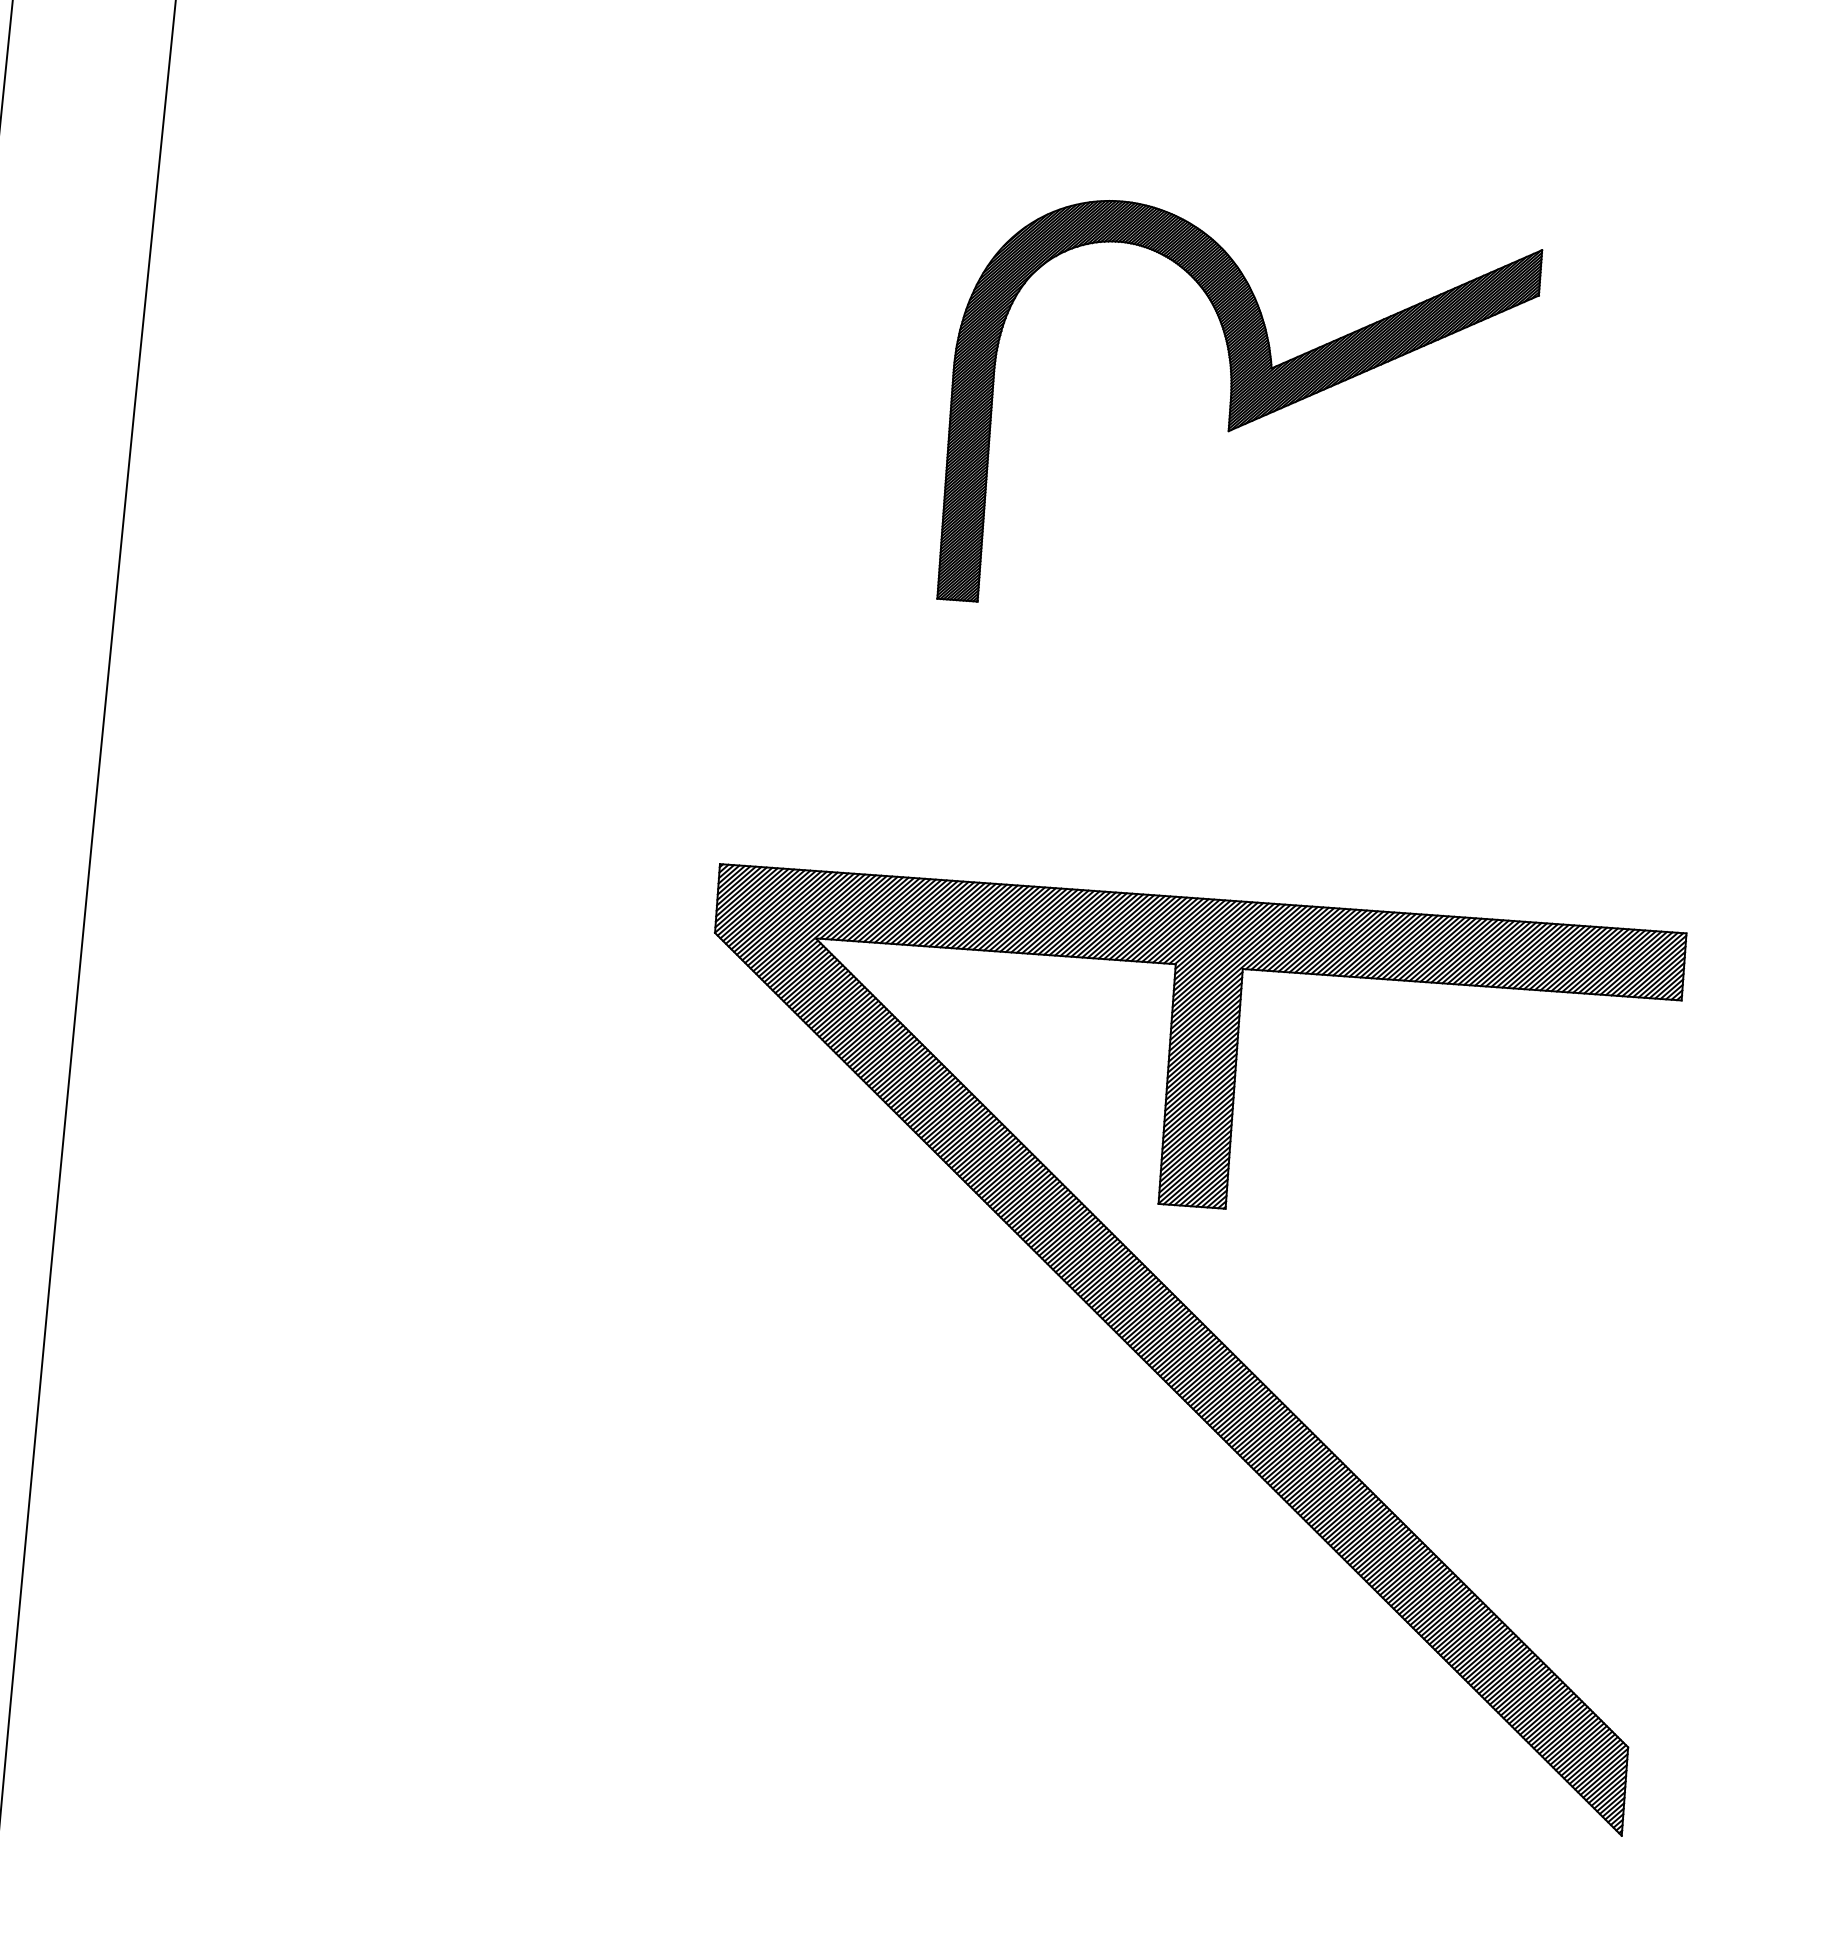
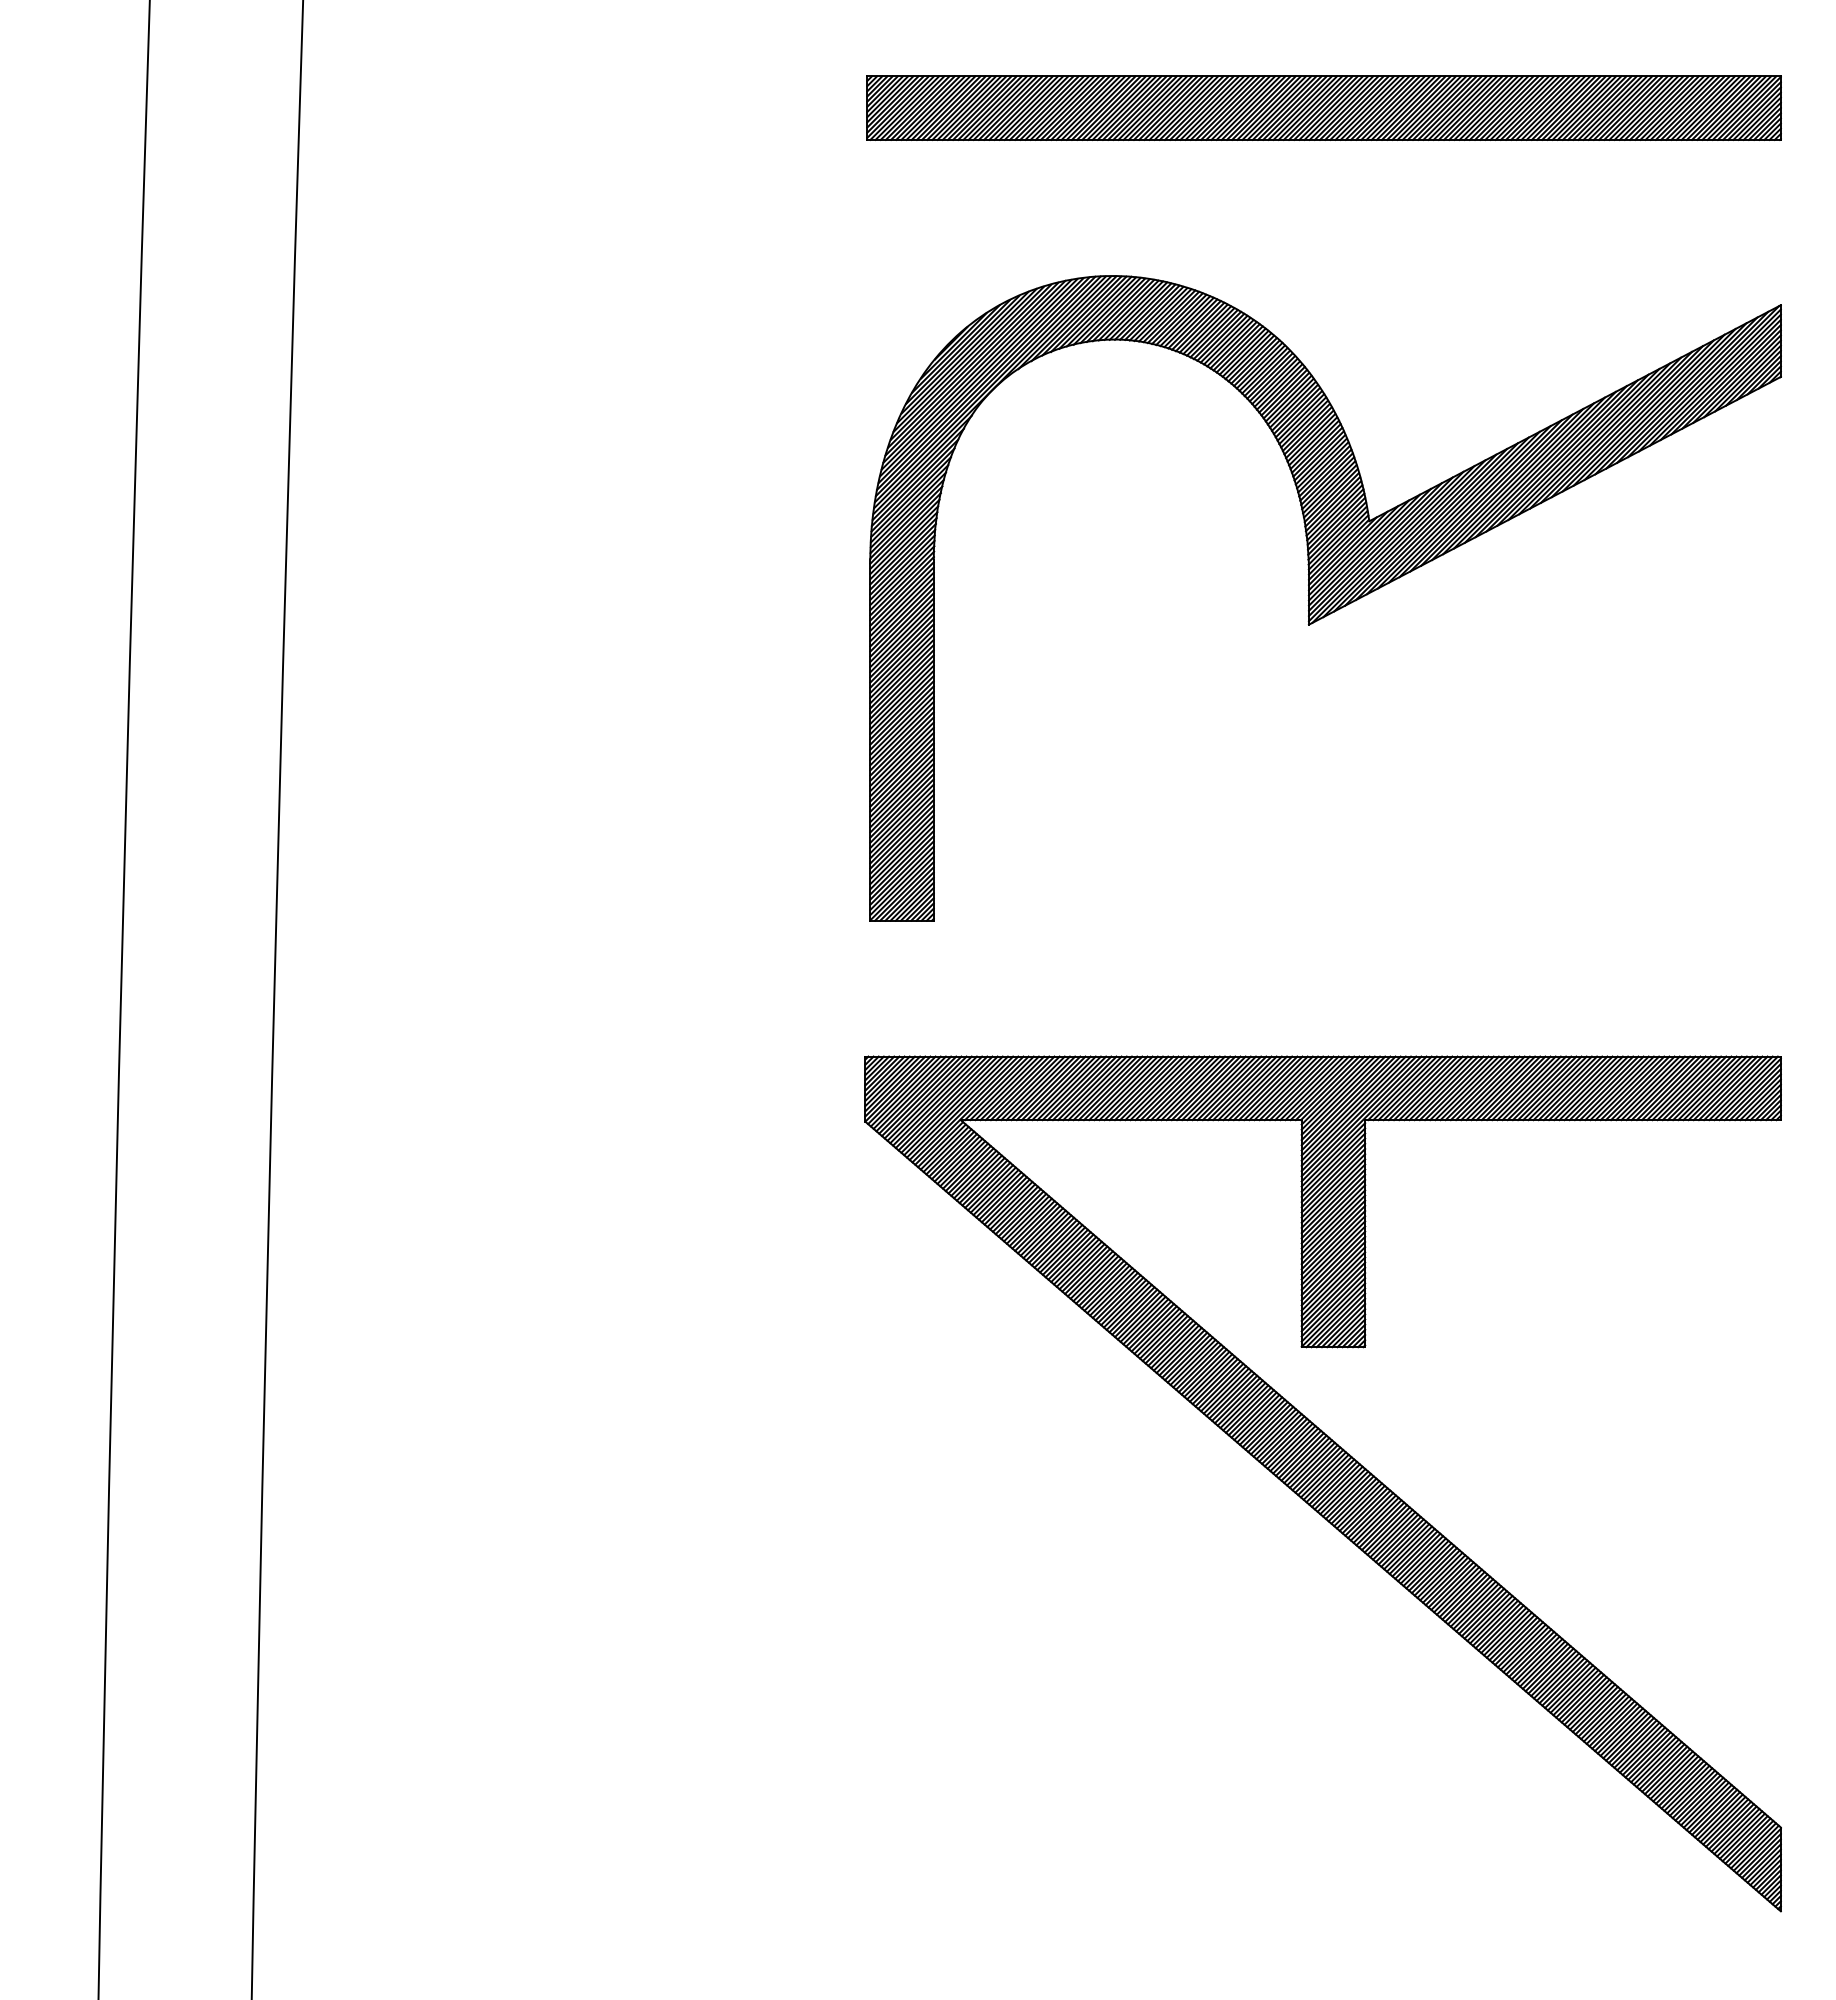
part: (1240, 415) -> (1325, 598), size x1.67

